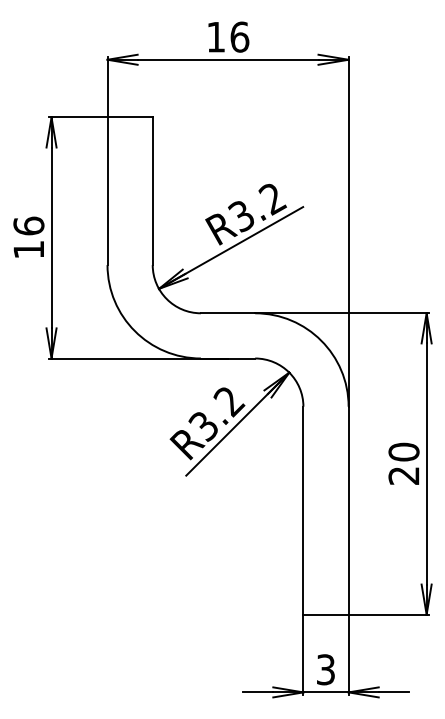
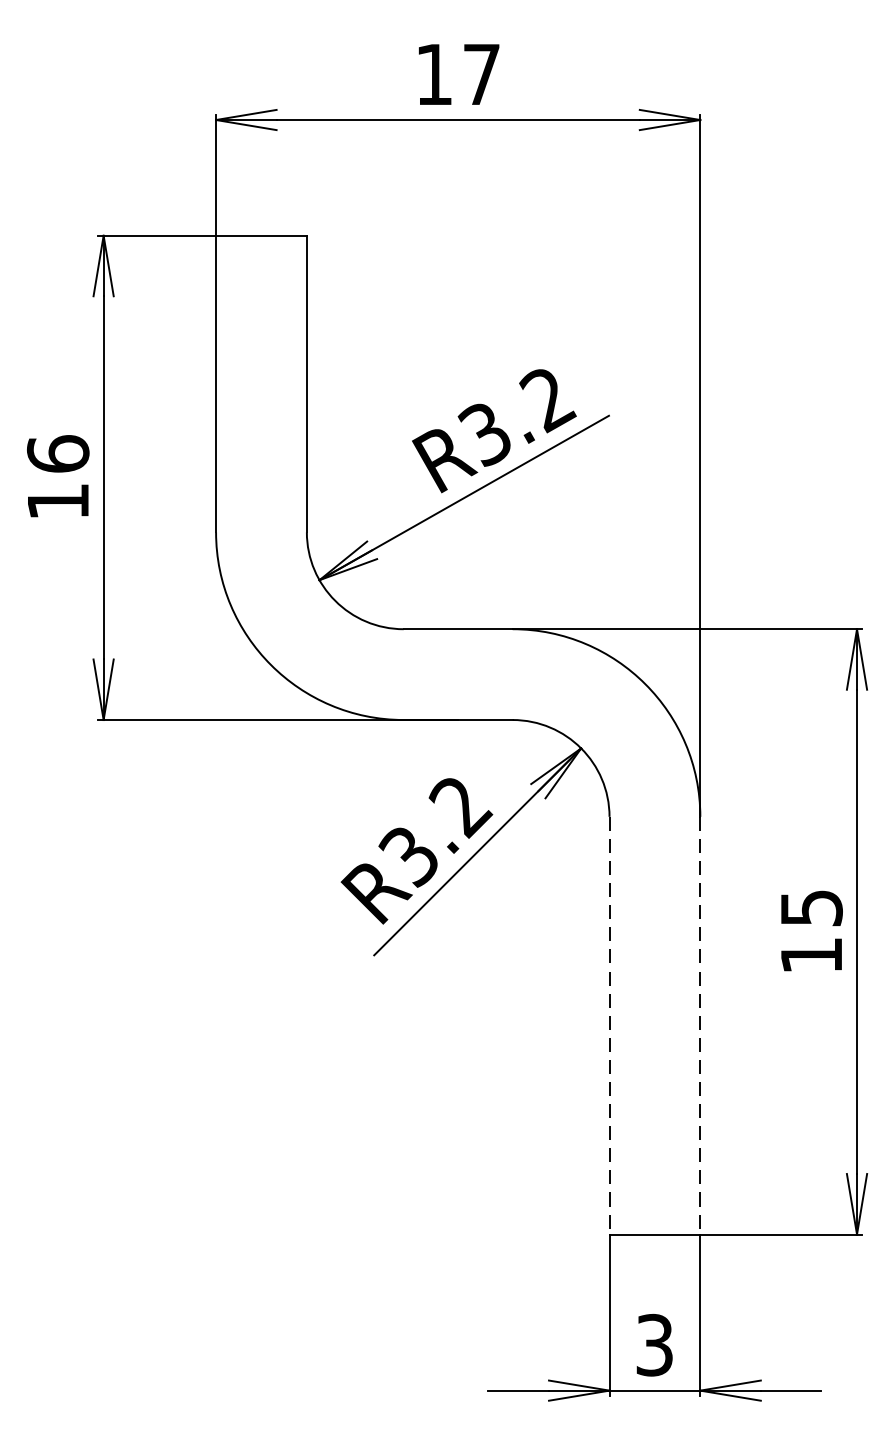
text: (239, 36) -> (481, 73), 16 -> 17
text: (403, 463) -> (810, 930), 20 -> 15
line: (303, 510) -> (609, 1025), solid -> dashed
line: (348, 510) -> (700, 1025), solid -> dashed

